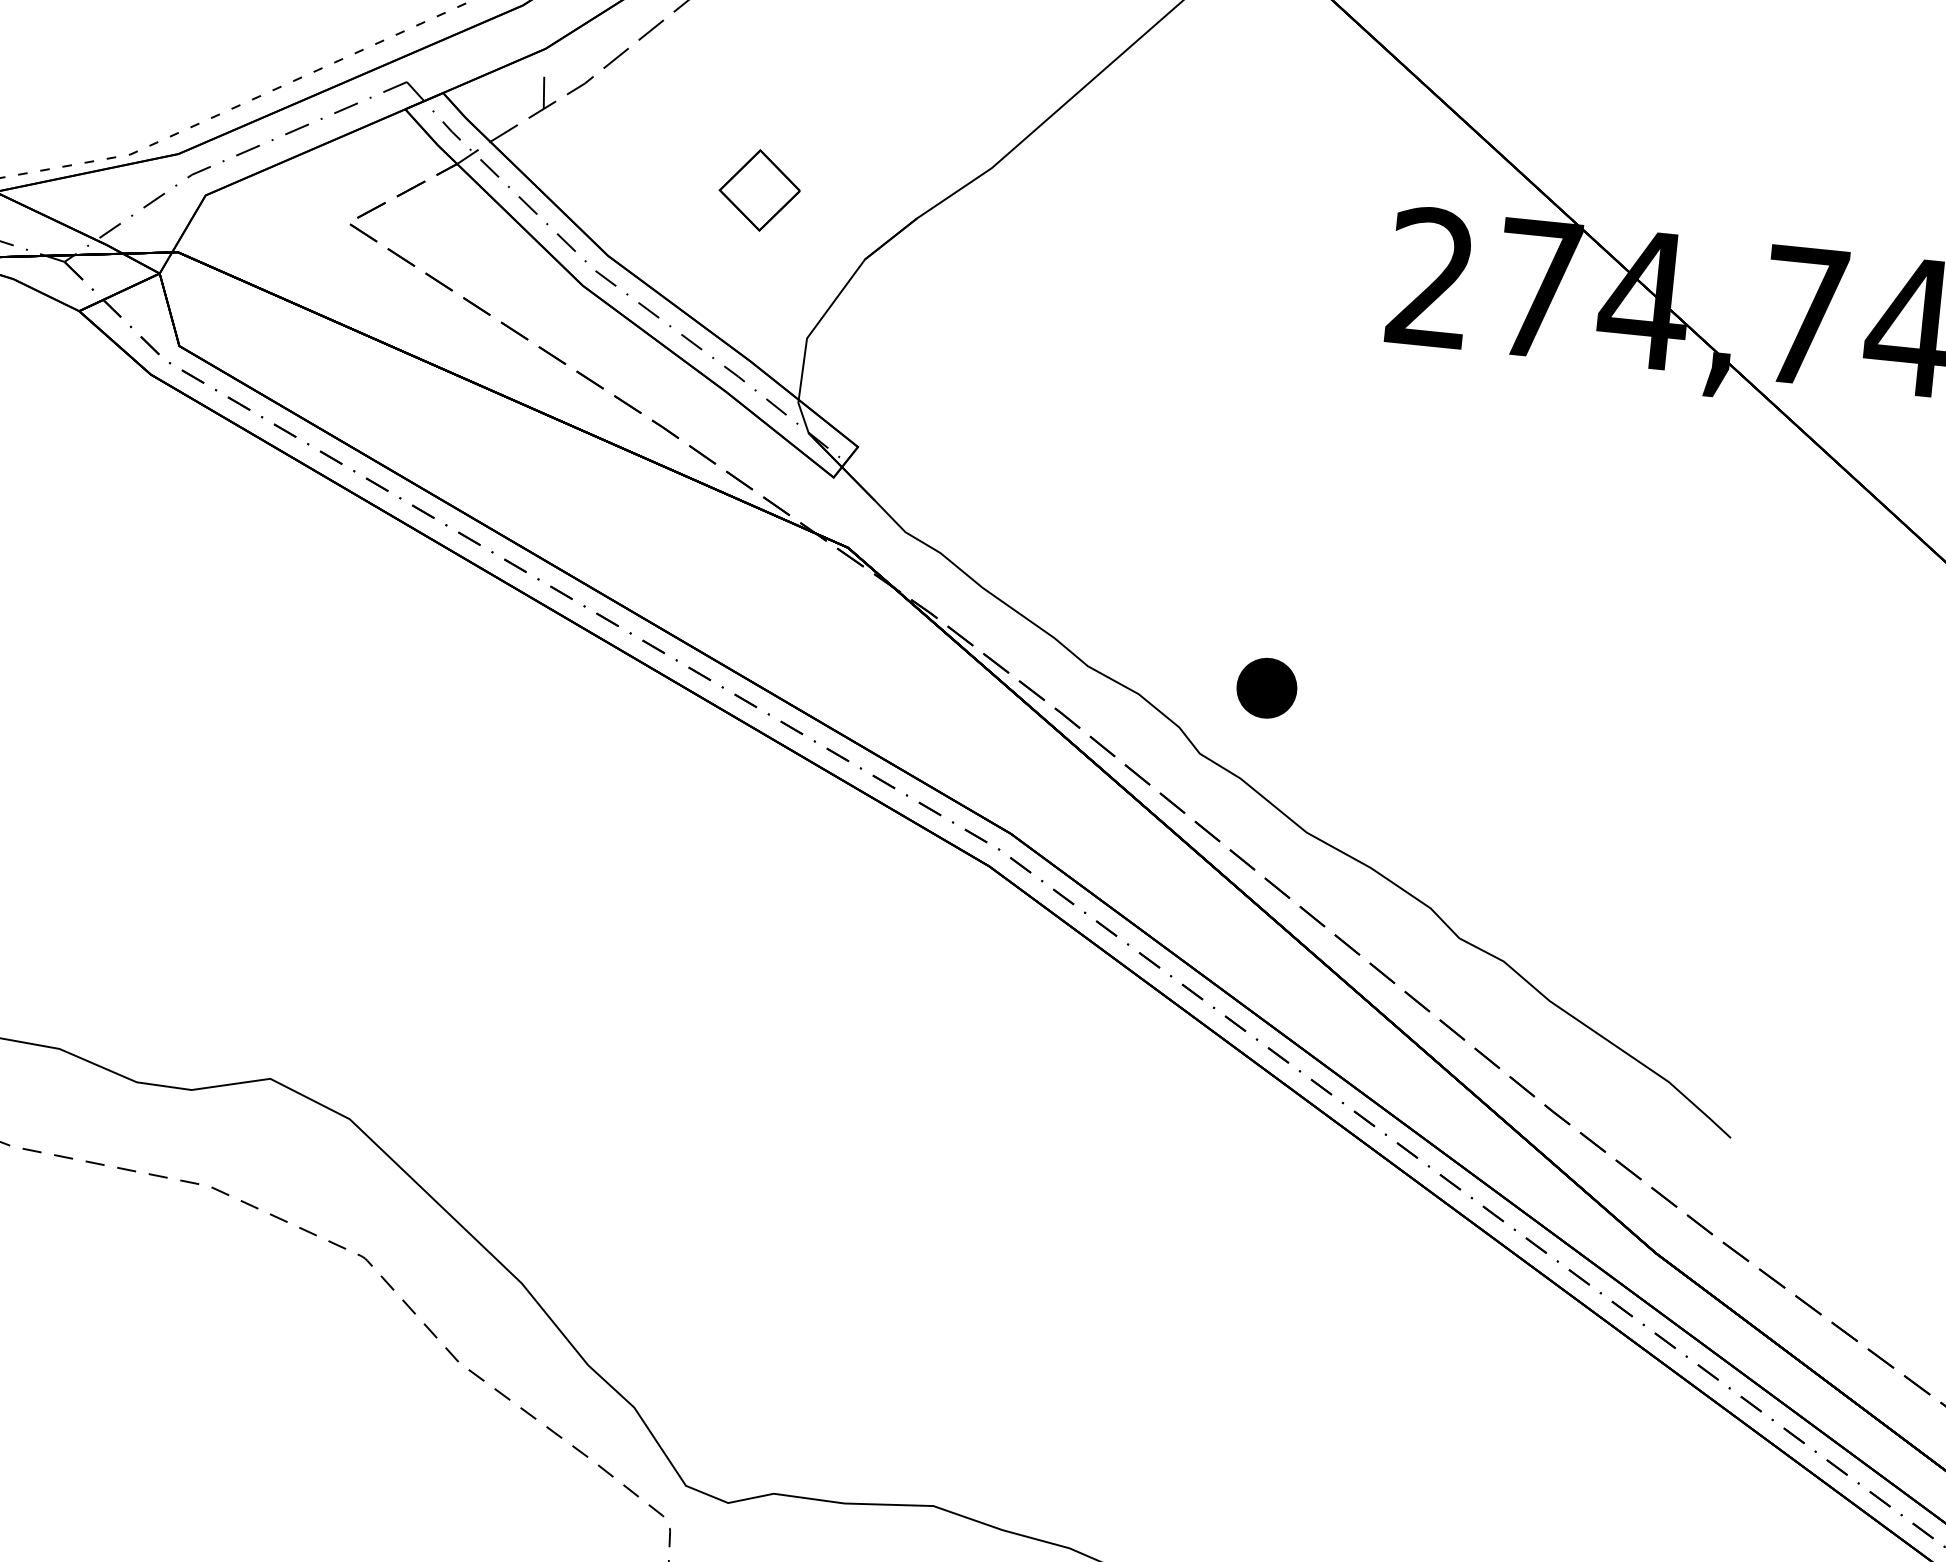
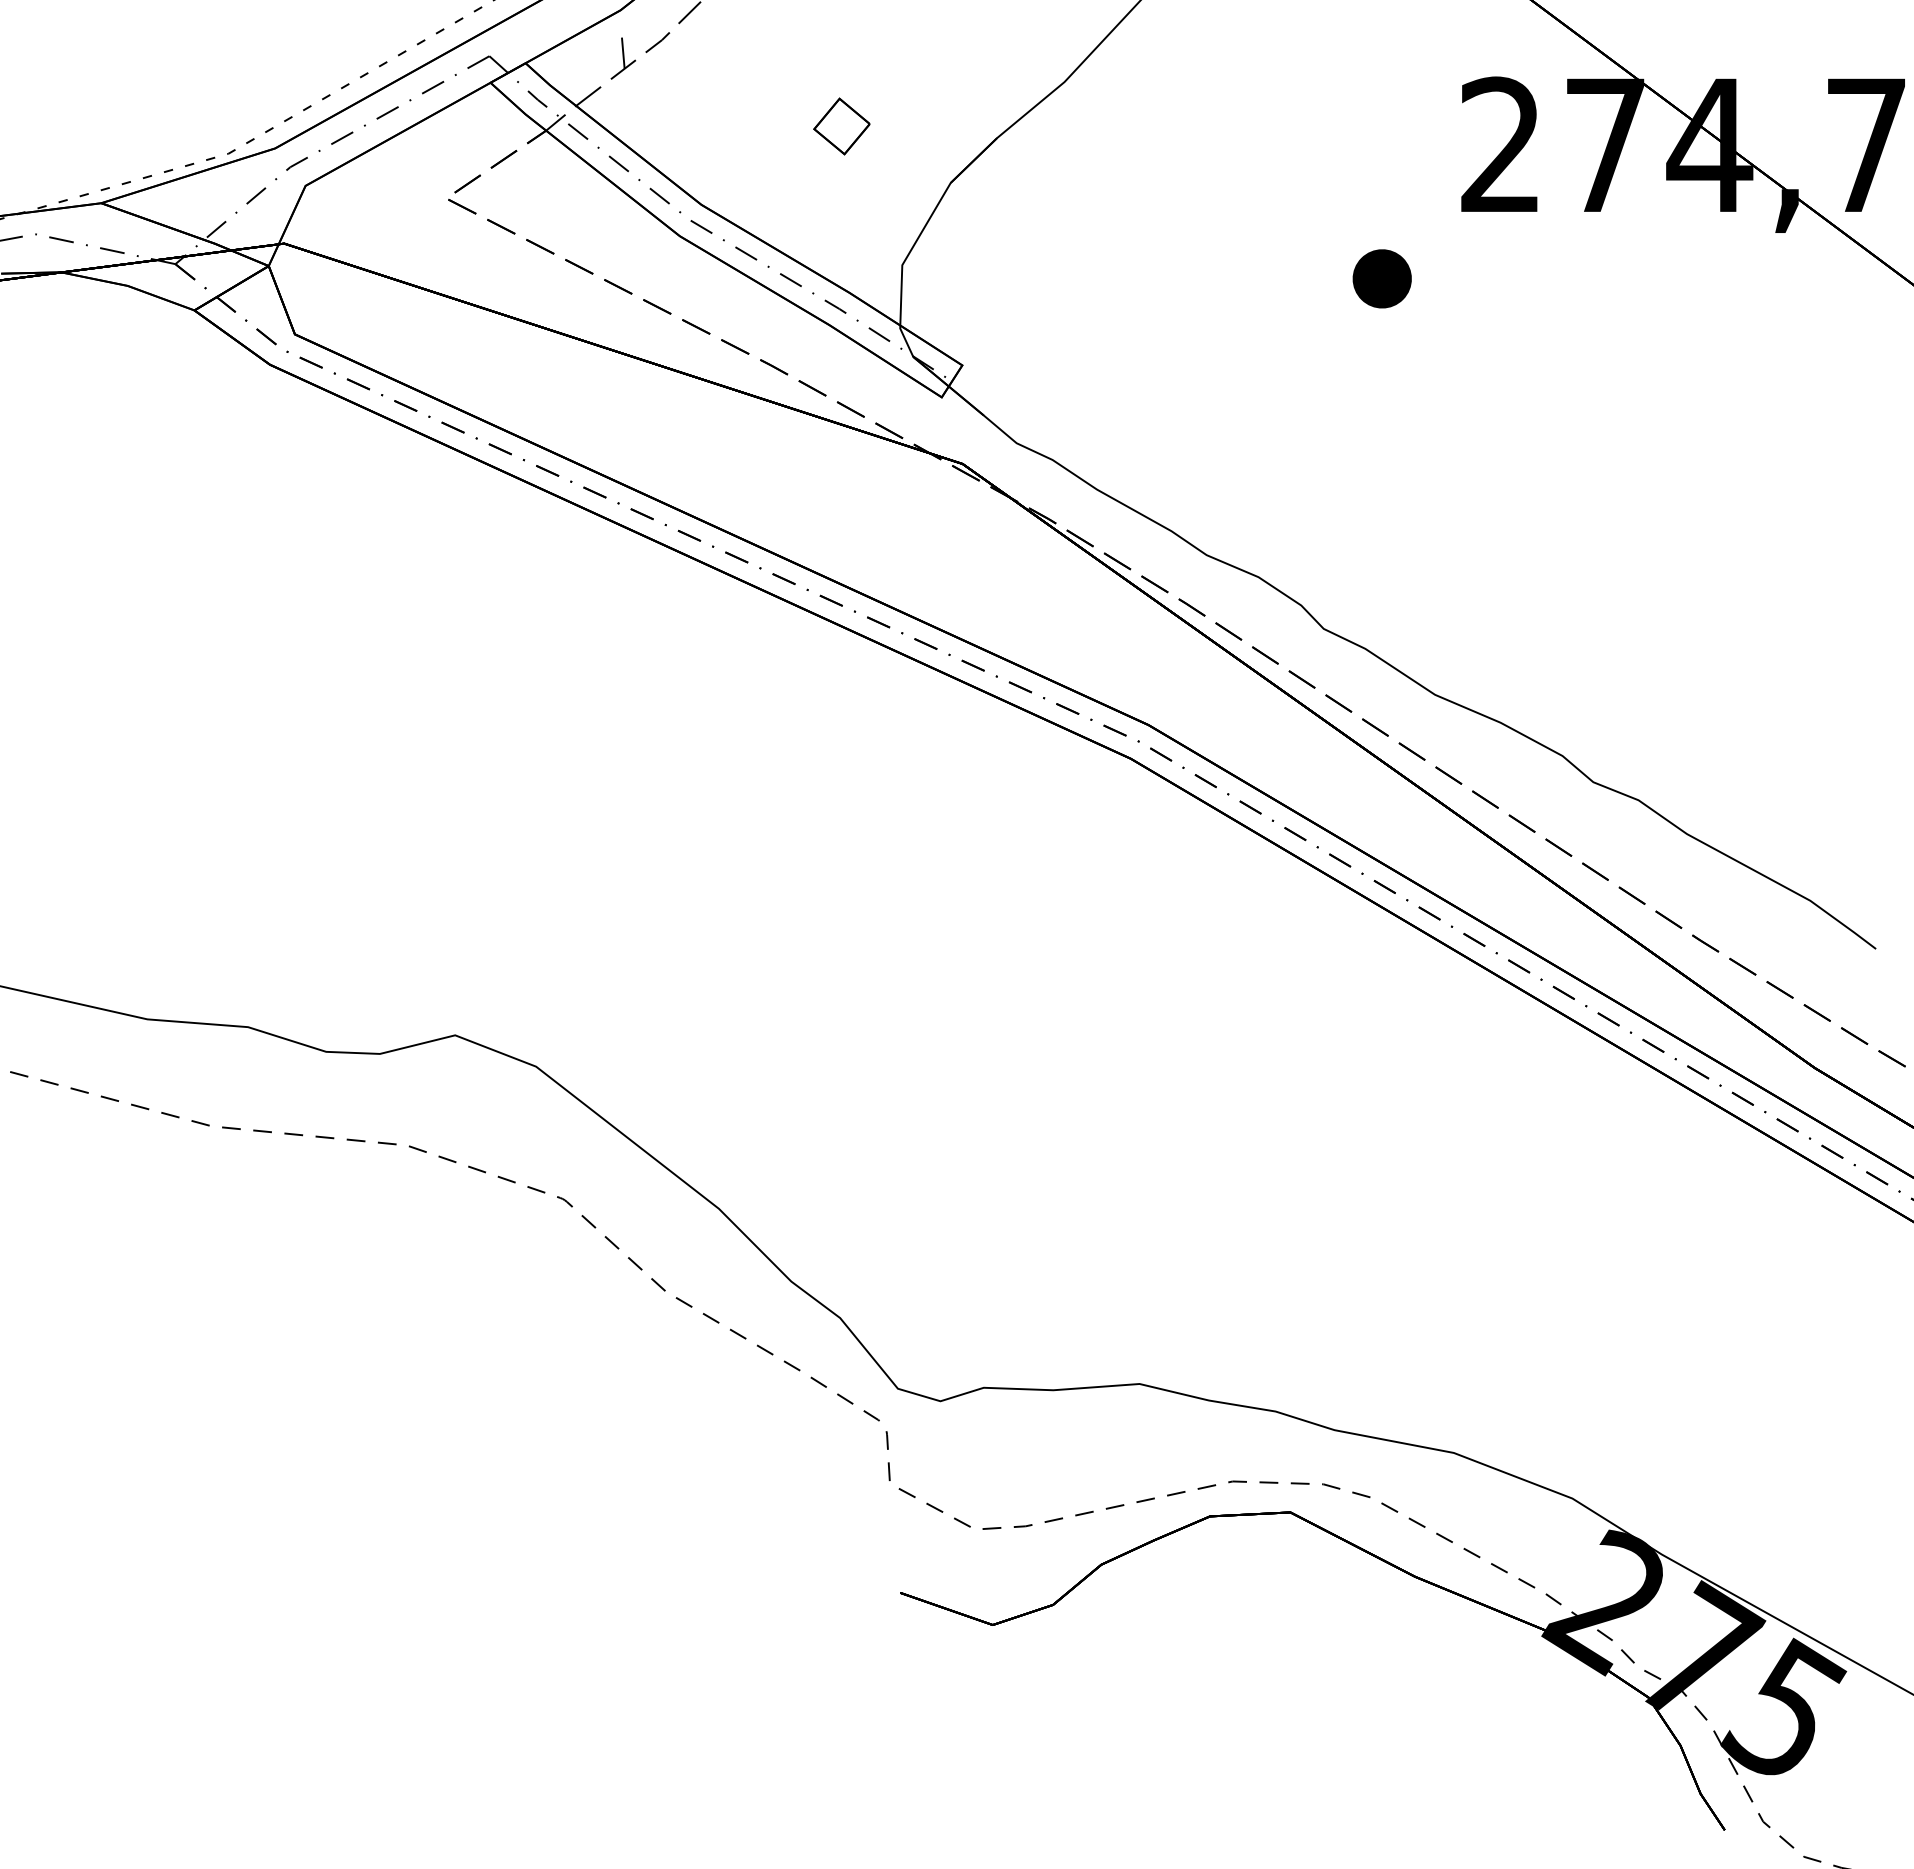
part: (759, 190) -> (841, 126), size x0.71
part: (1266, 687) -> (1381, 278), moved

